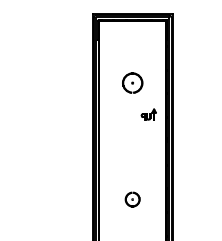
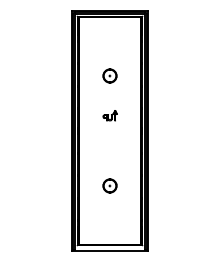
part: (132, 82) -> (109, 75), size x0.71
part: (148, 114) -> (109, 115), moved

